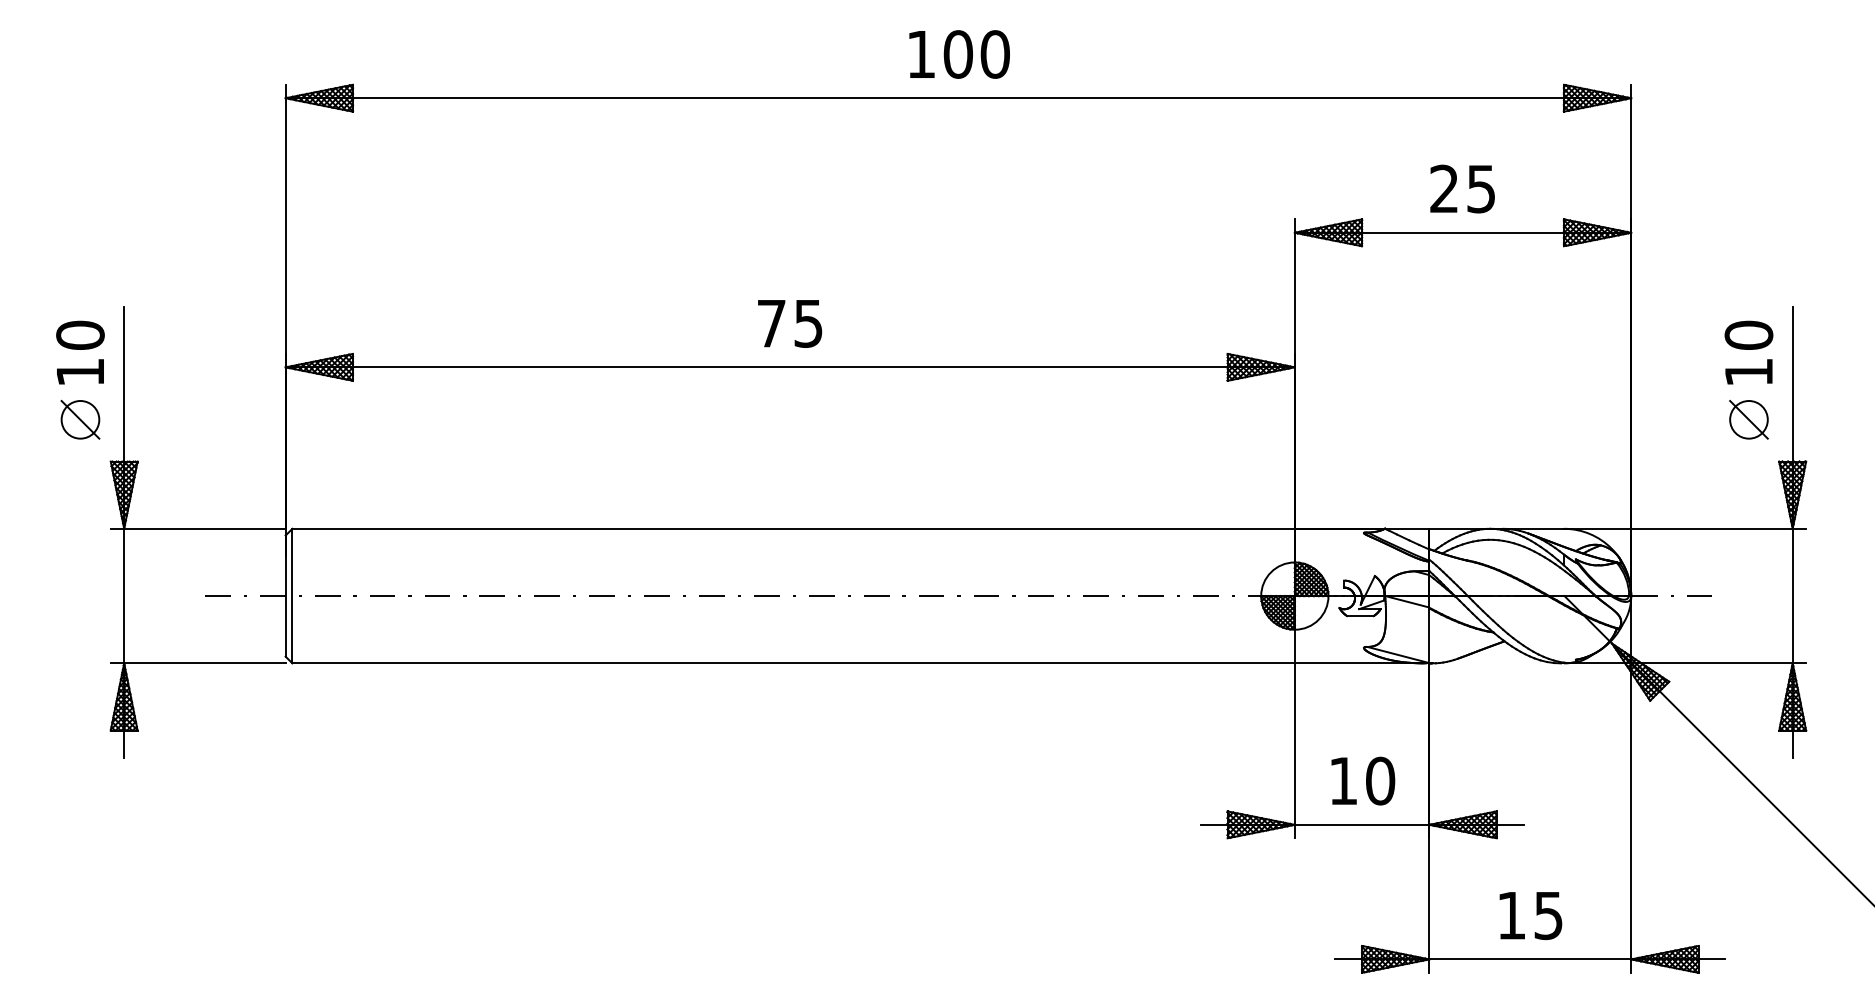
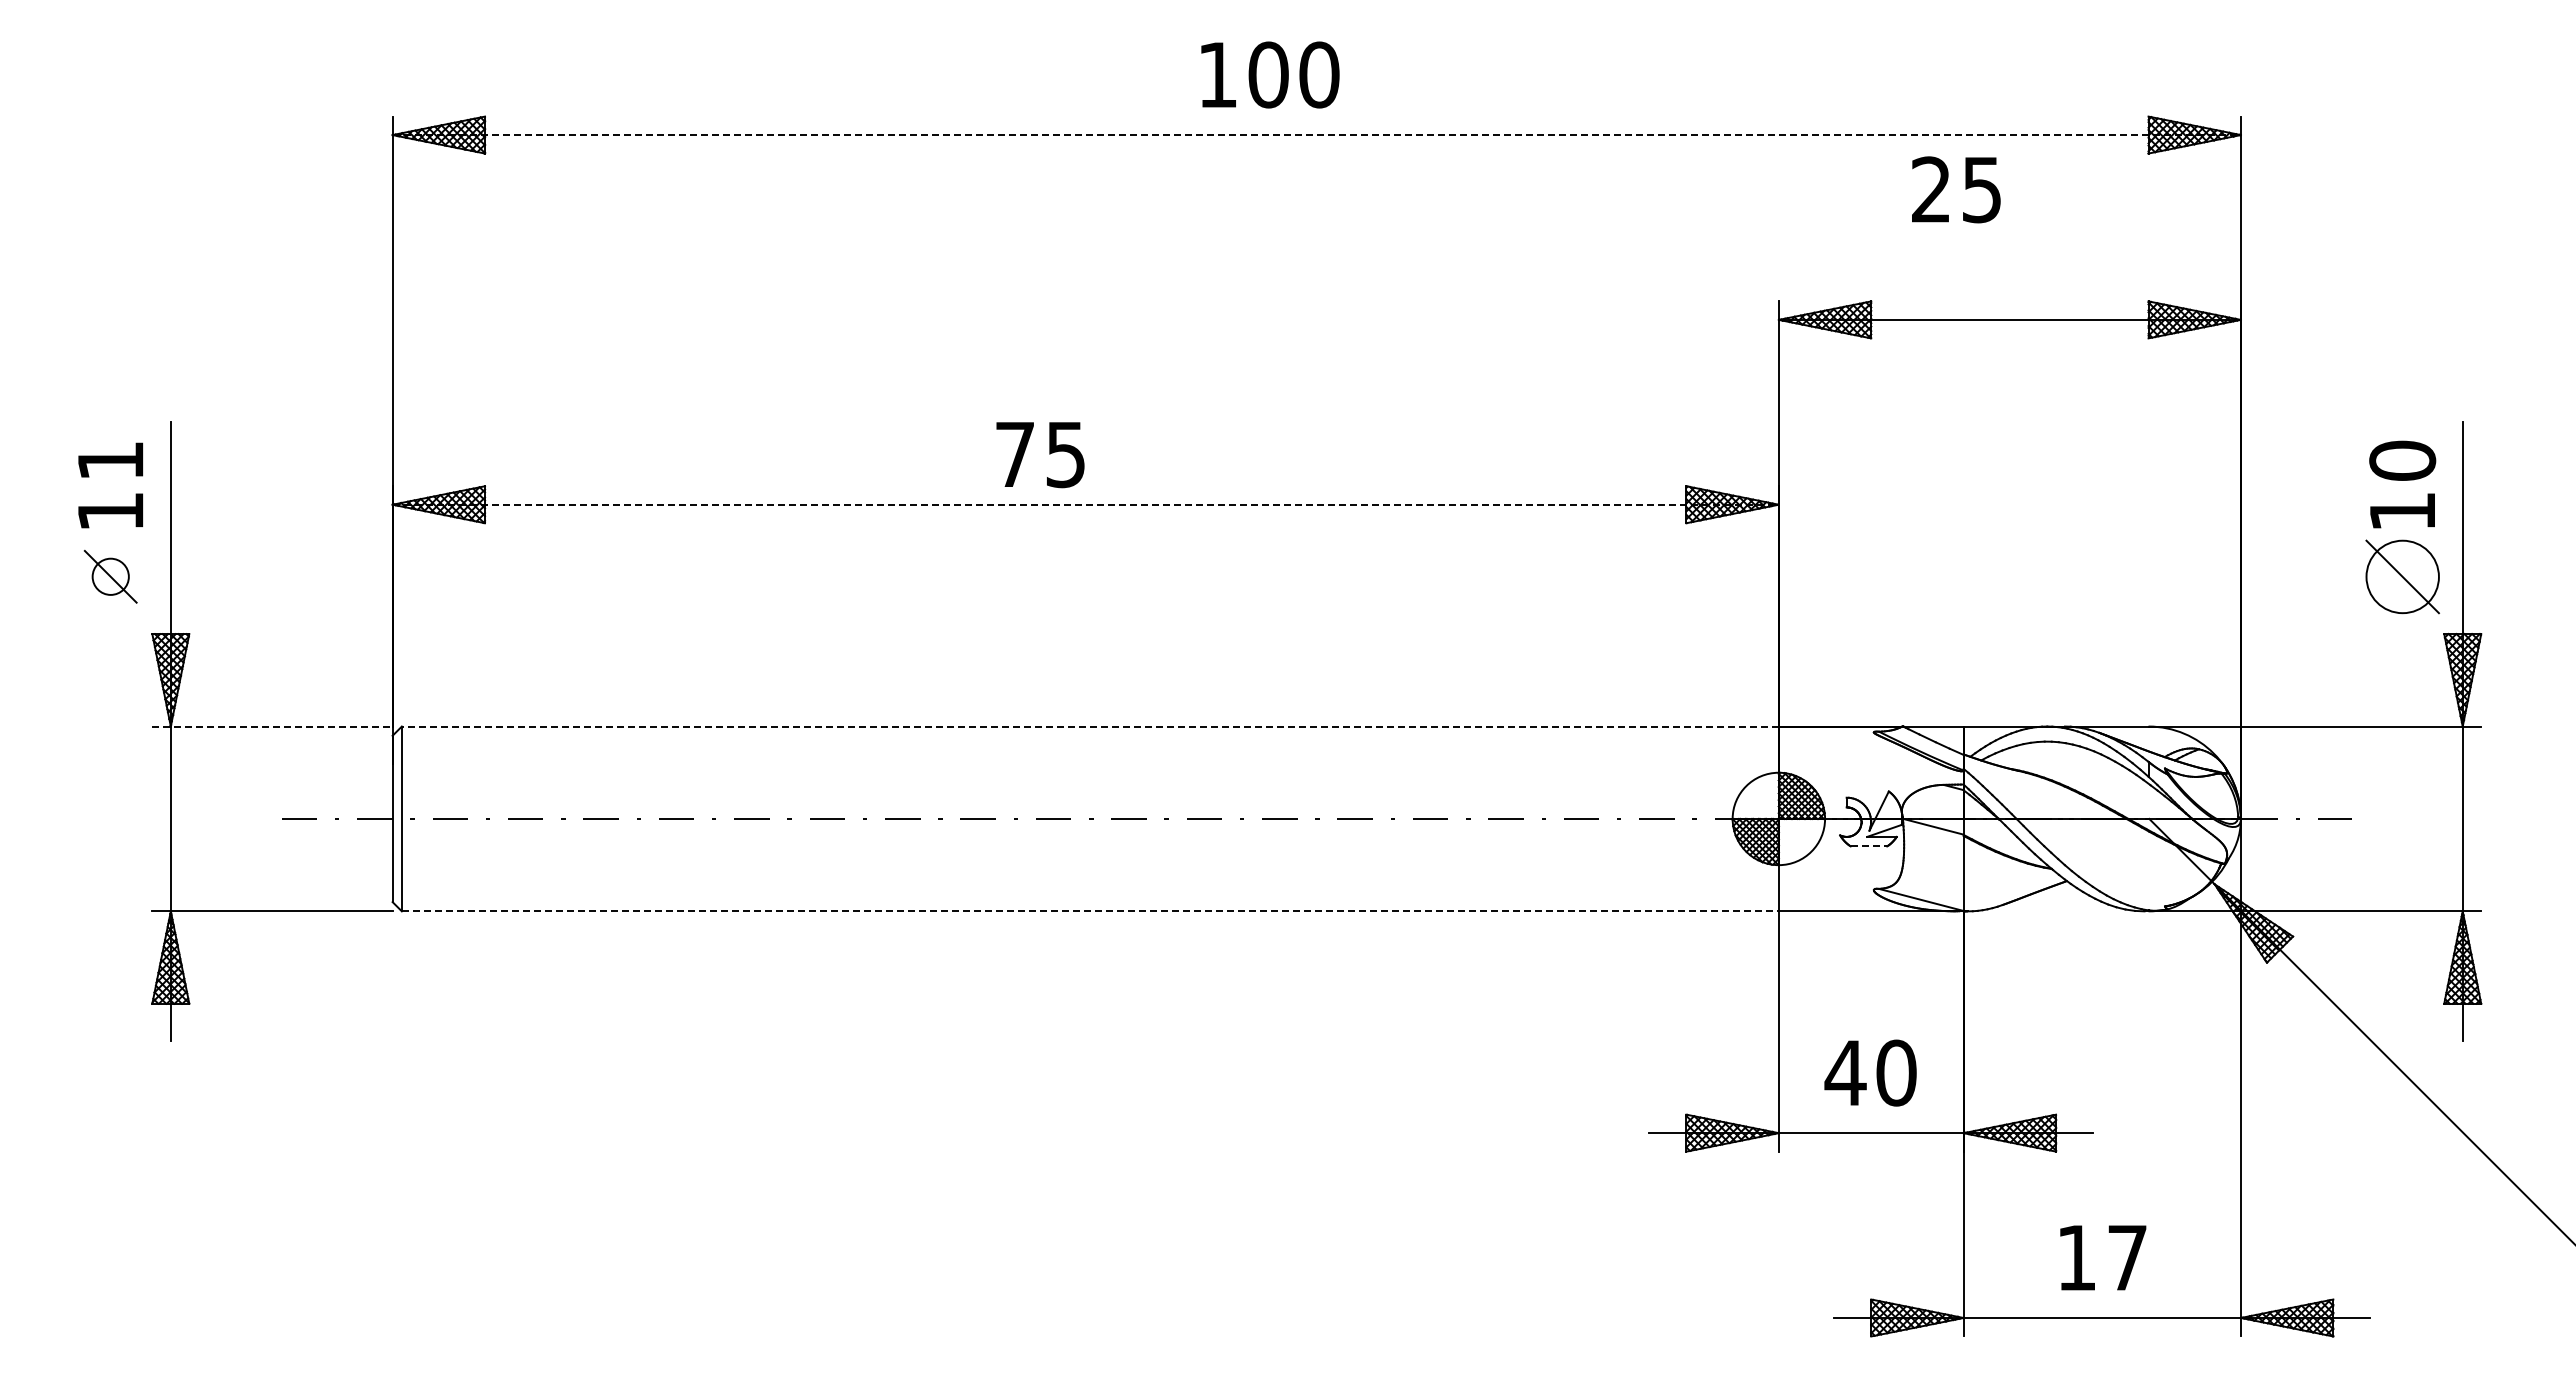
text: (959, 54) -> (1270, 74), moved
line: (958, 98) -> (1317, 135), solid -> dashed
text: (1462, 188) -> (1956, 189), moved
text: (790, 324) -> (1040, 455), moved
text: (80, 335) -> (110, 460), 10 -> 11
line: (790, 367) -> (1086, 504), solid -> dashed
circle: (80, 419) -> (110, 576), size x0.7
part: (1748, 419) -> (2402, 576), size x1.4
line: (198, 528) -> (272, 726), solid -> dashed
line: (792, 528) -> (1089, 726), solid -> dashed
line: (1360, 616) -> (1869, 846), solid -> dashed
line: (793, 663) -> (1090, 911), solid -> dashed
text: (1343, 780) -> (1845, 1072), 10 -> 40
text: (1548, 916) -> (2127, 1258), 15 -> 17

